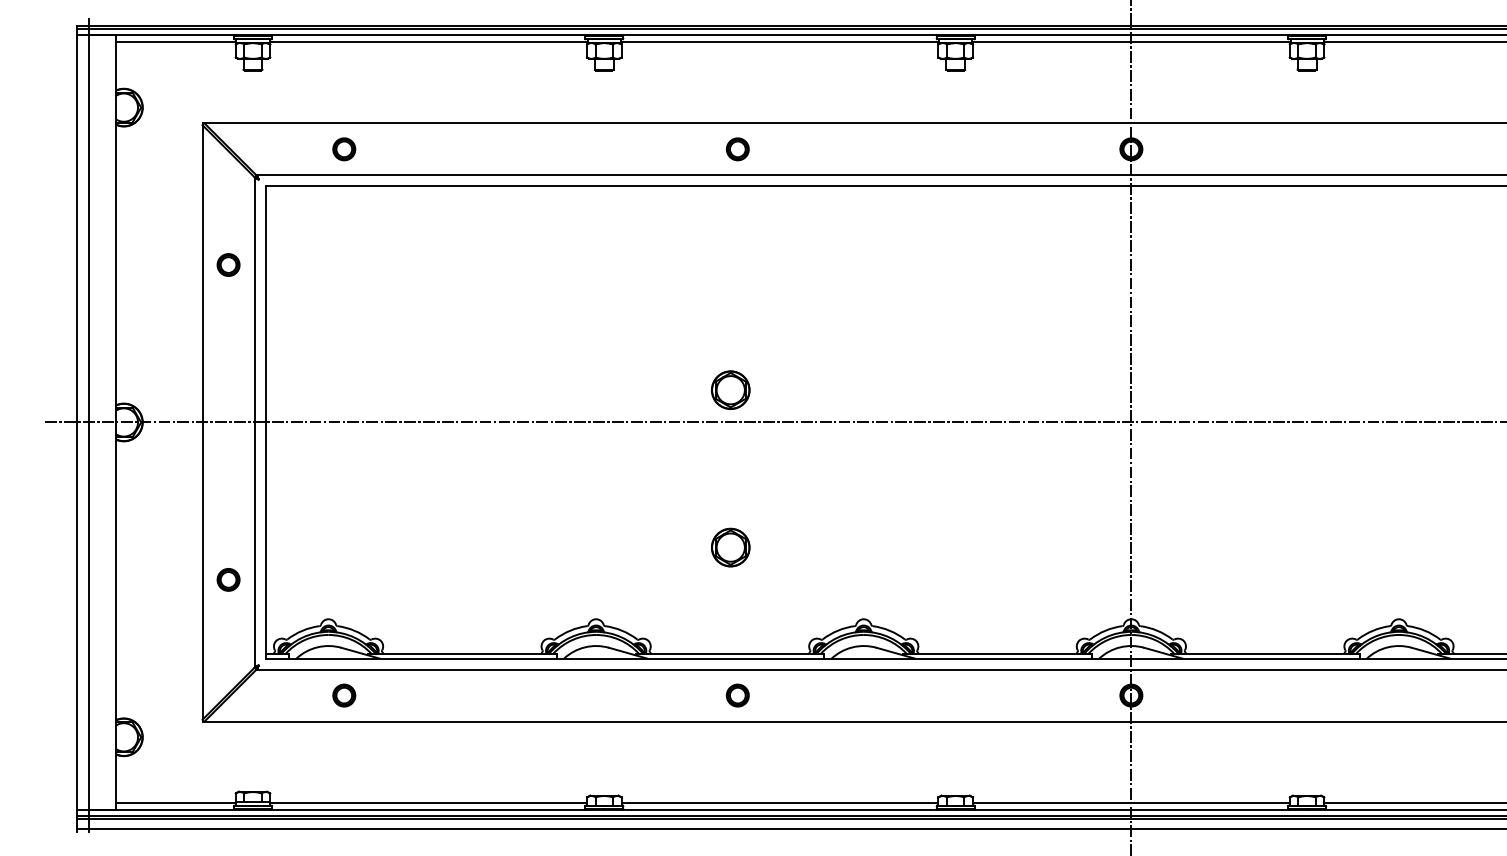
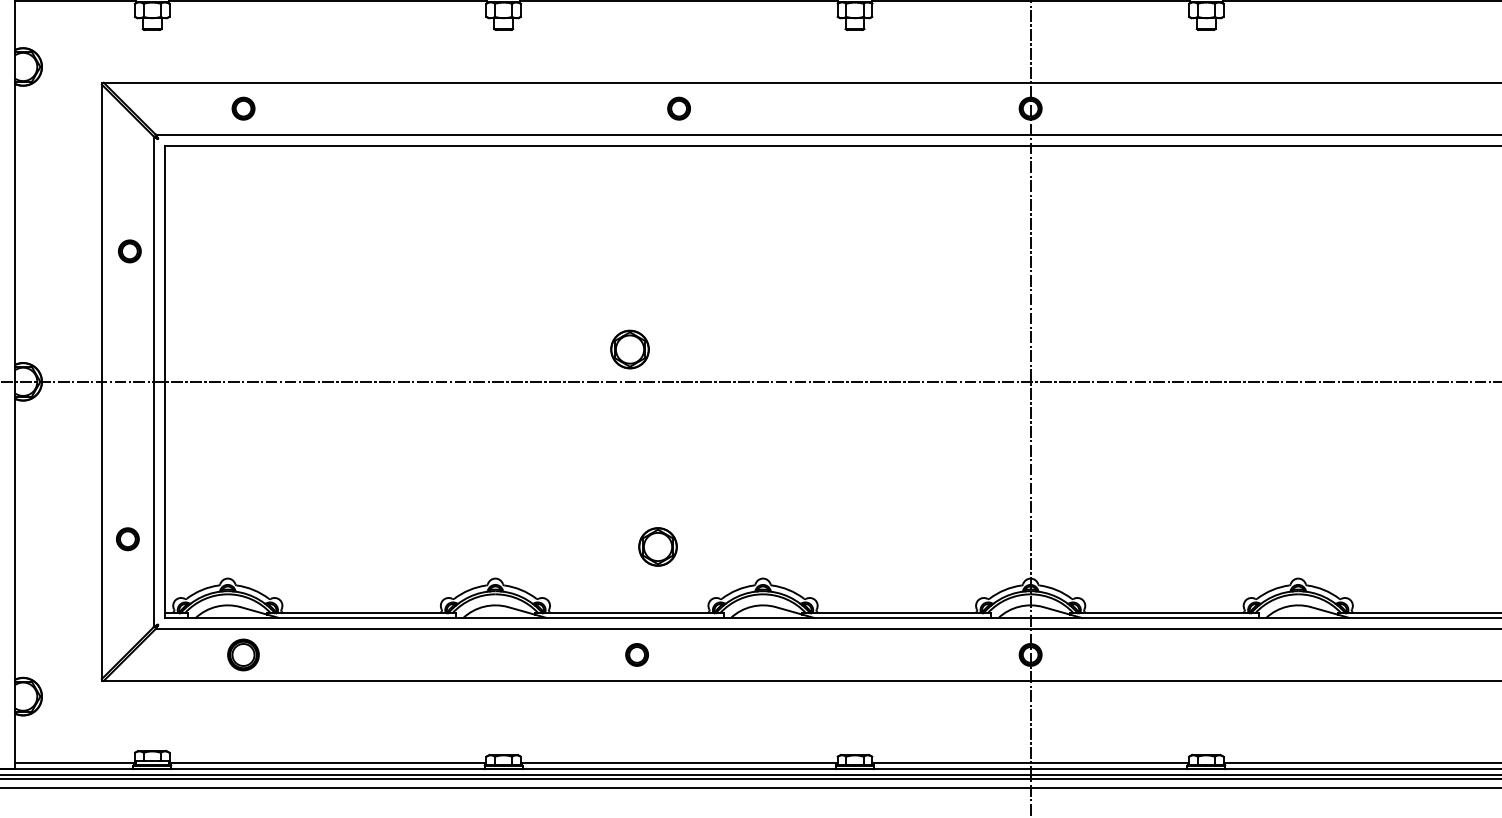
part: (737, 149) -> (678, 108), moved
part: (228, 264) -> (129, 250), moved
part: (730, 547) -> (657, 546), moved
part: (344, 695) -> (243, 654), size x1.4

